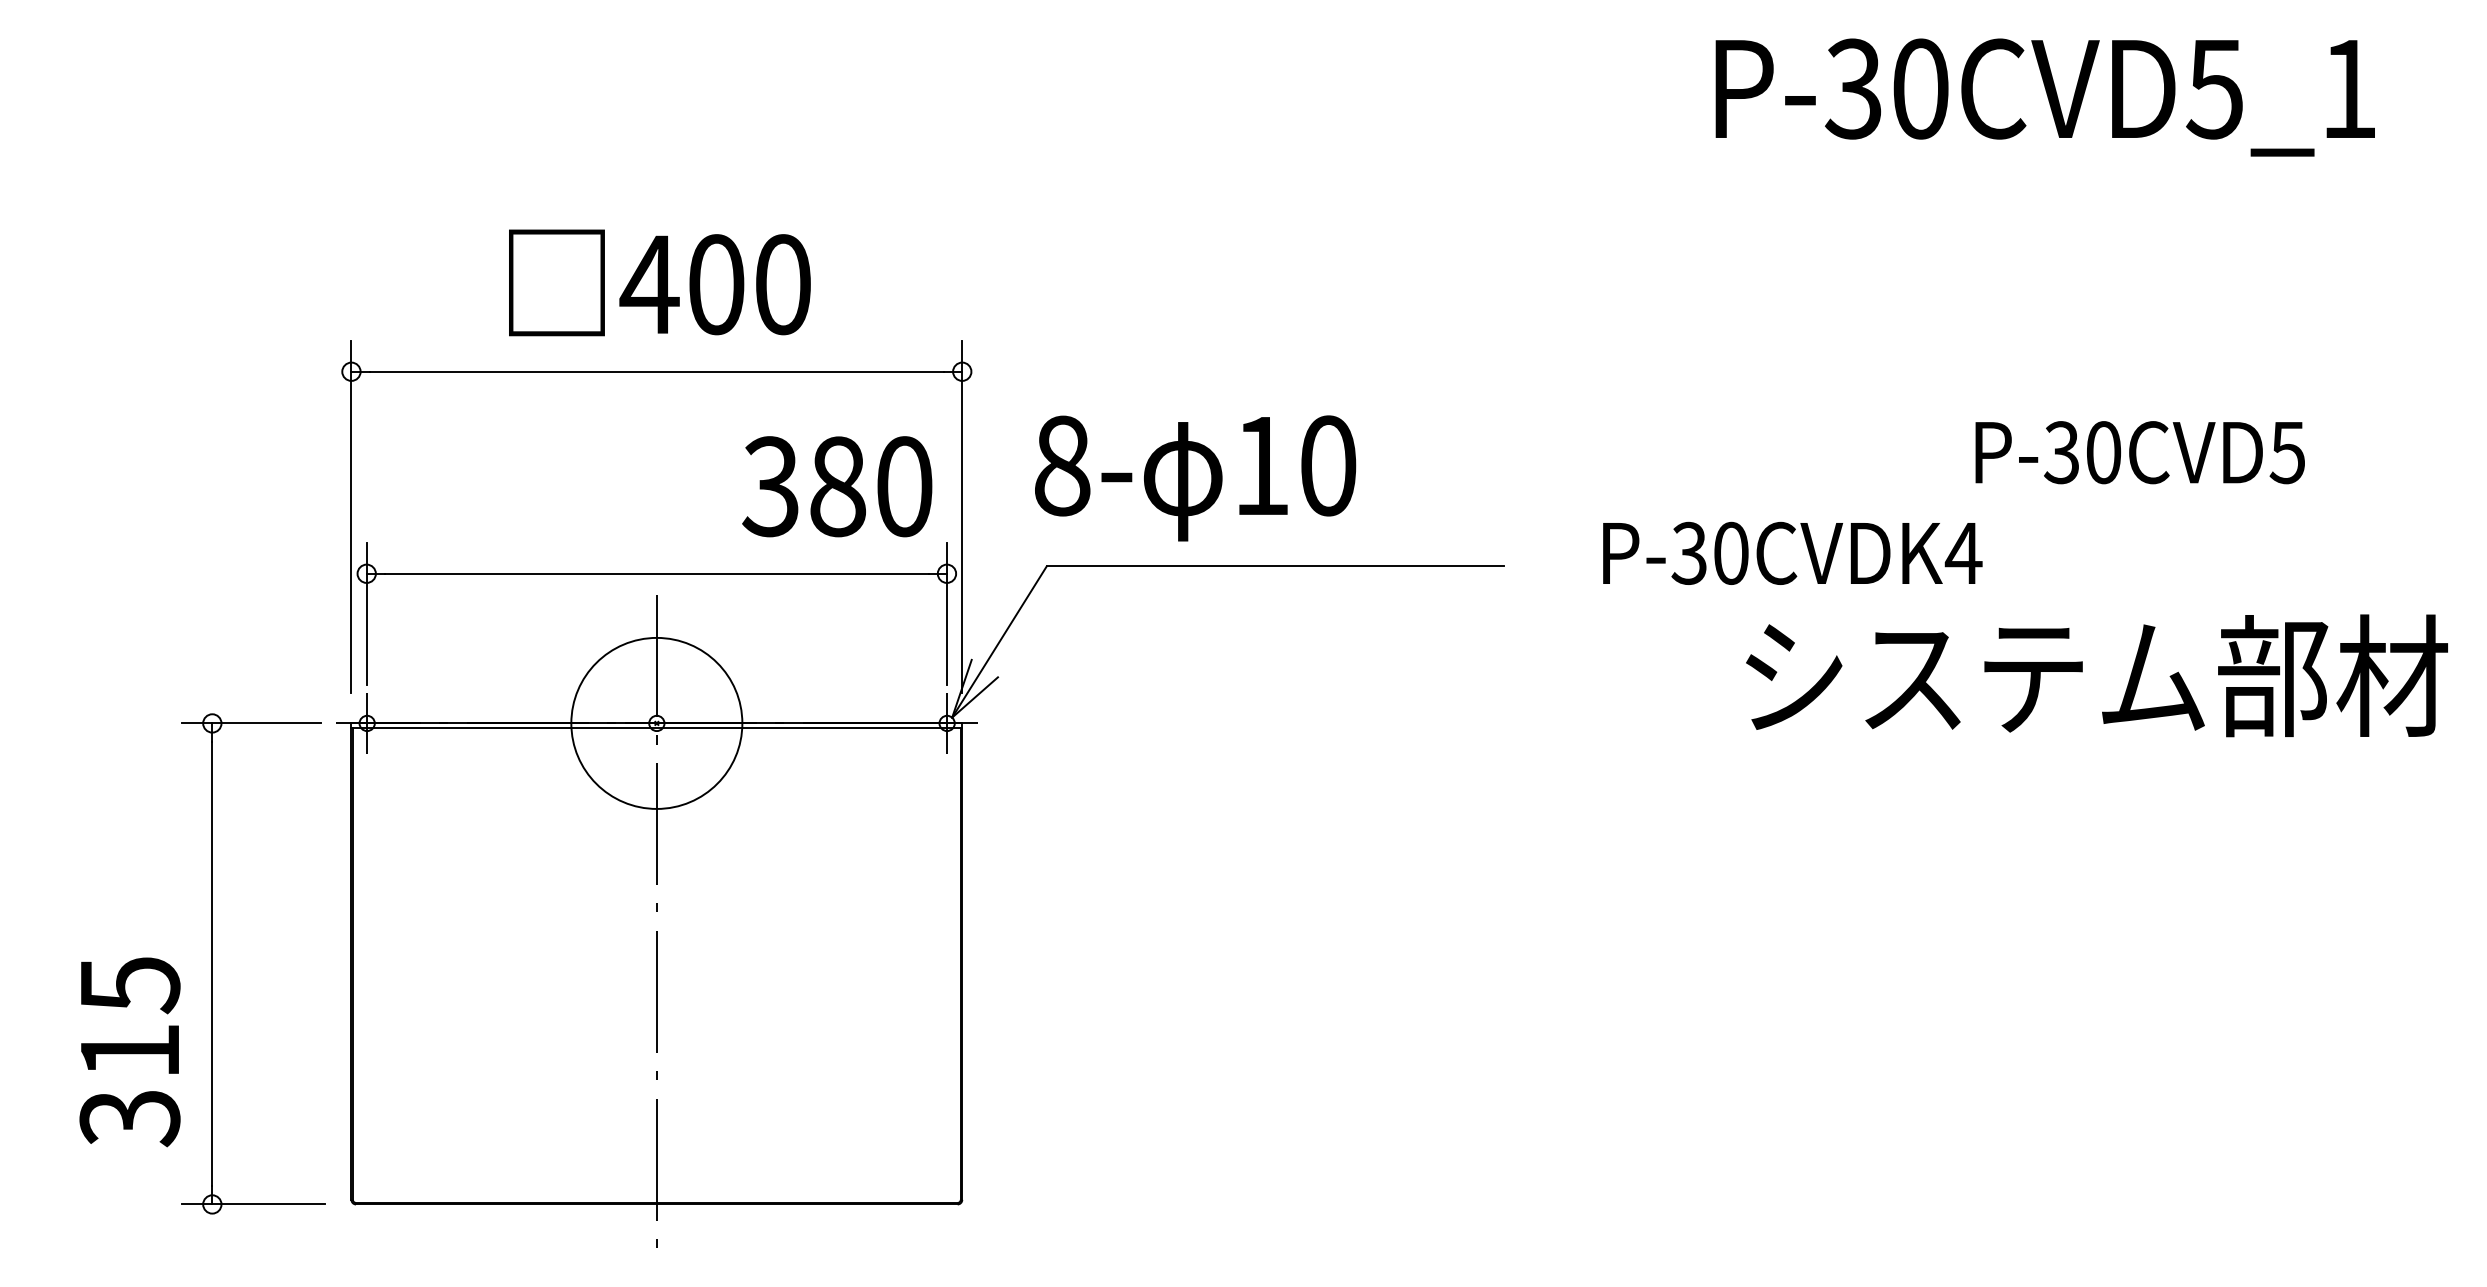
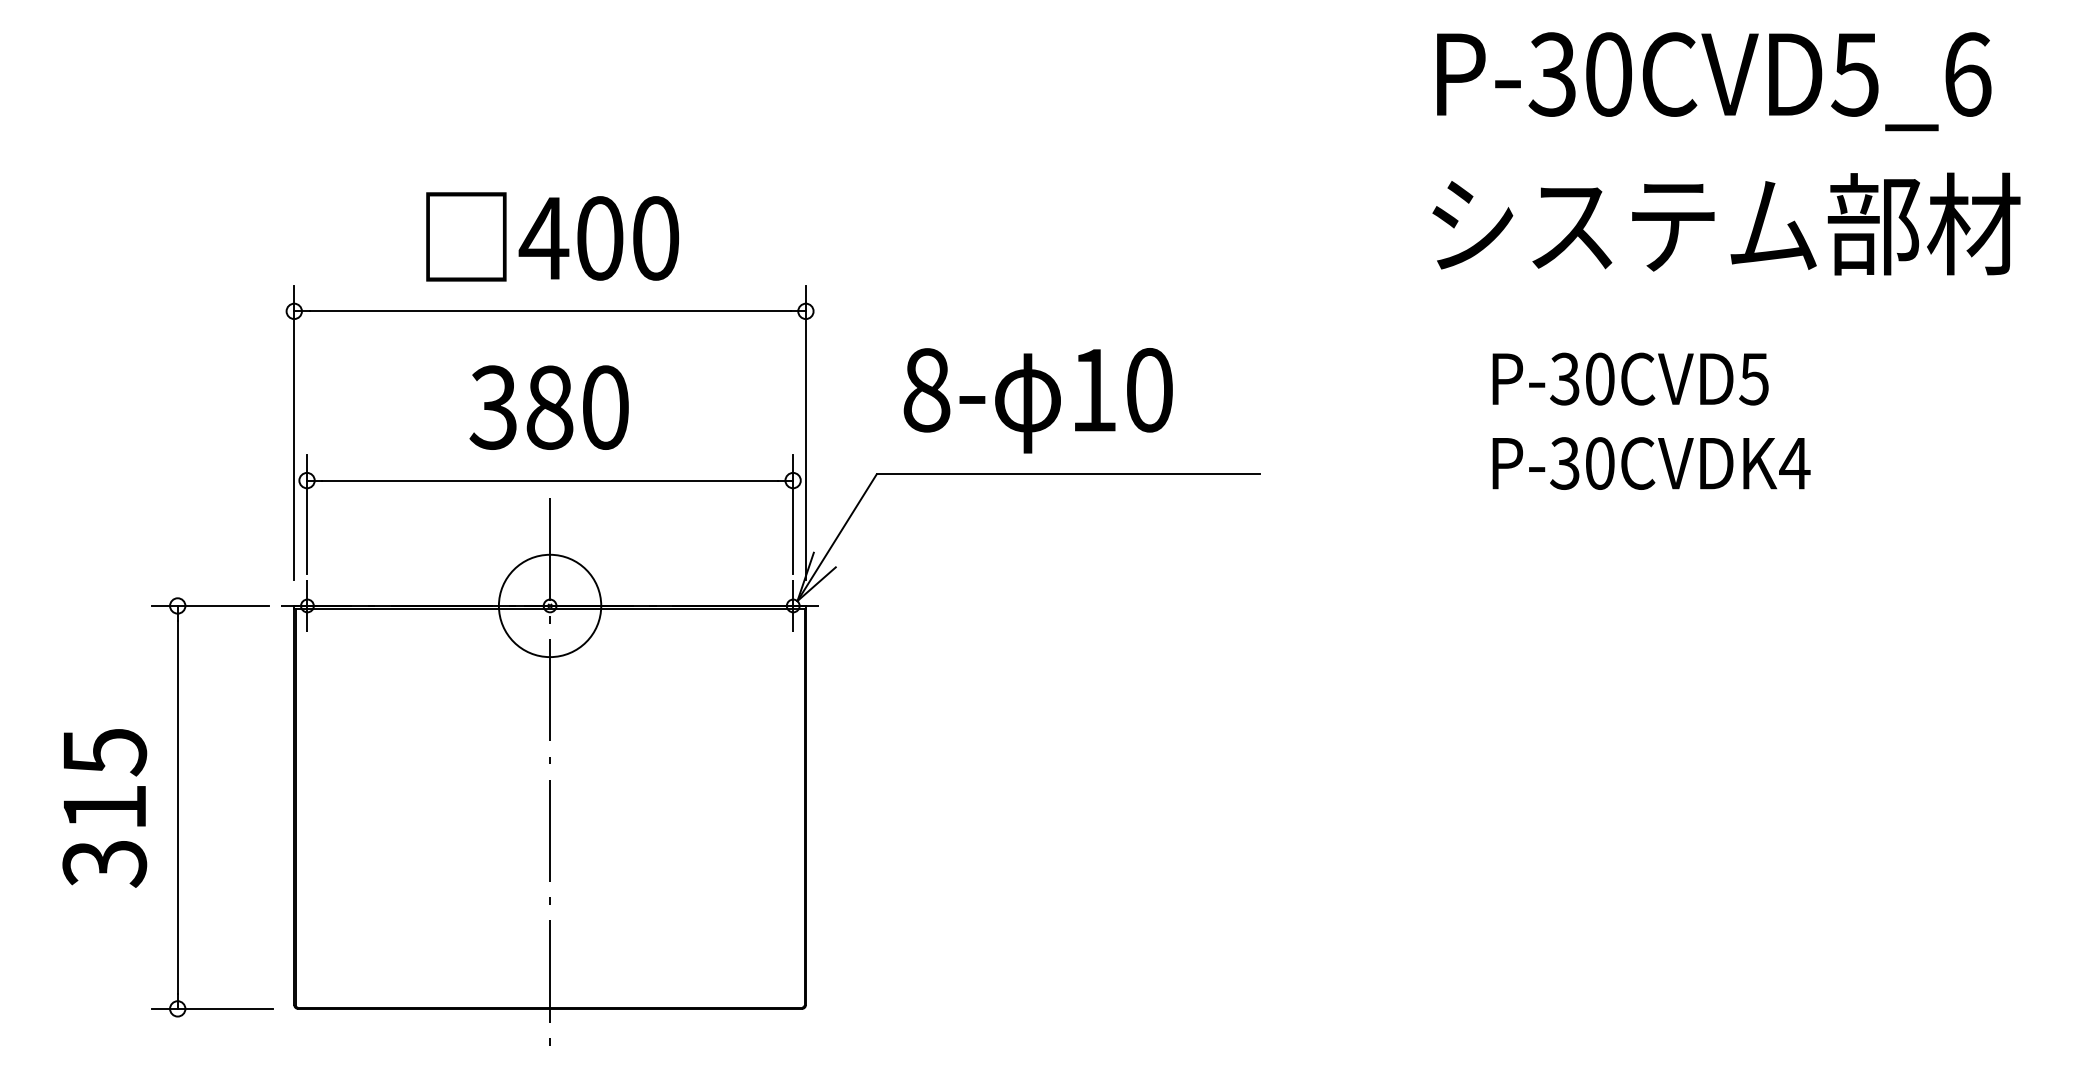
text: (2350, 88) -> (1968, 74), P-30CVD5_1 -> P-30CVD5_6
text: (2140, 451) -> (1630, 378), moved
text: (1194, 478) -> (1037, 400), moved
text: (836, 486) -> (548, 407), moved
text: (1792, 553) -> (1651, 463), moved
text: (2097, 675) -> (1726, 223), moved
circle: (656, 722) -> (549, 605), size x0.71
text: (129, 1052) -> (104, 808), moved

